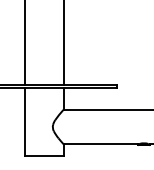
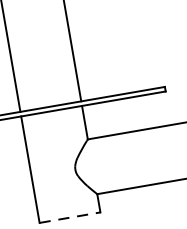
line: (44, 156) -> (70, 218), solid -> dashed

